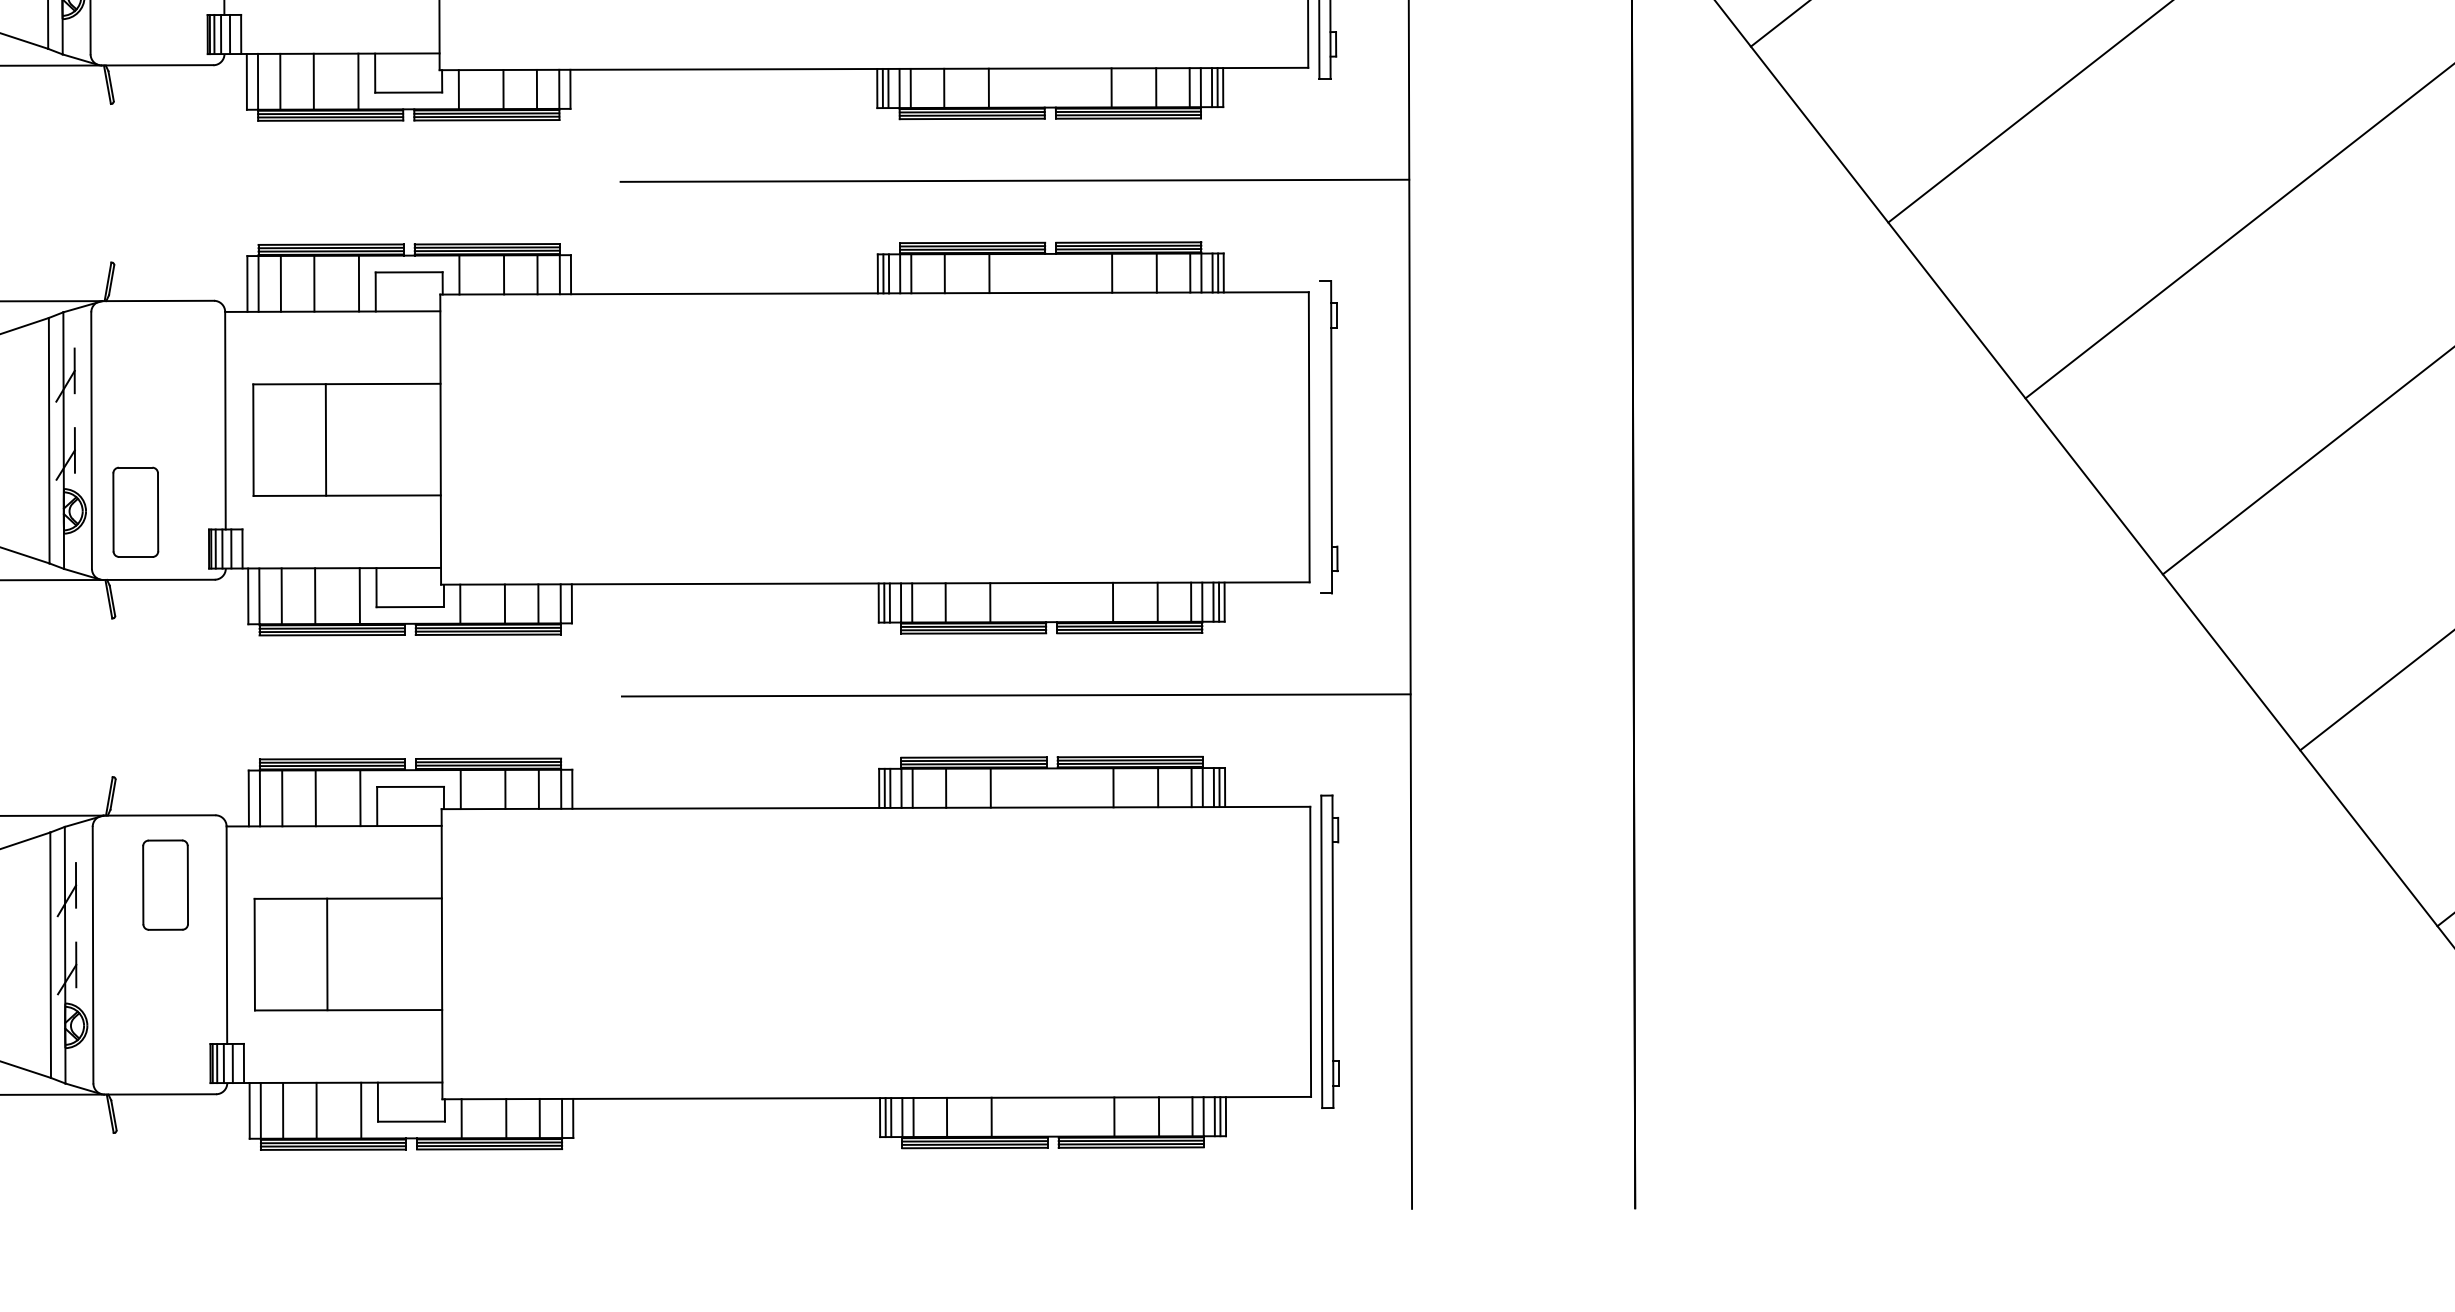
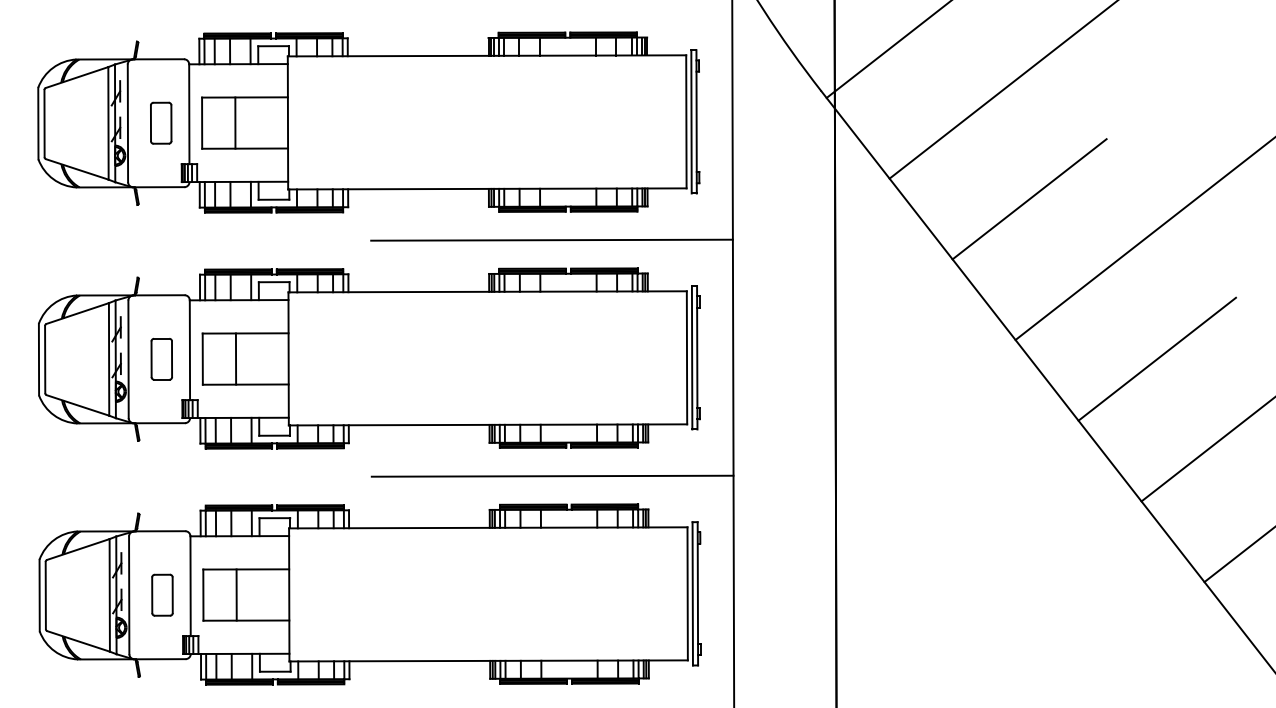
line: (1319, 436) -> (691, 357), added
part: (135, 512) -> (161, 359), moved
part: (165, 883) -> (162, 594), moved

